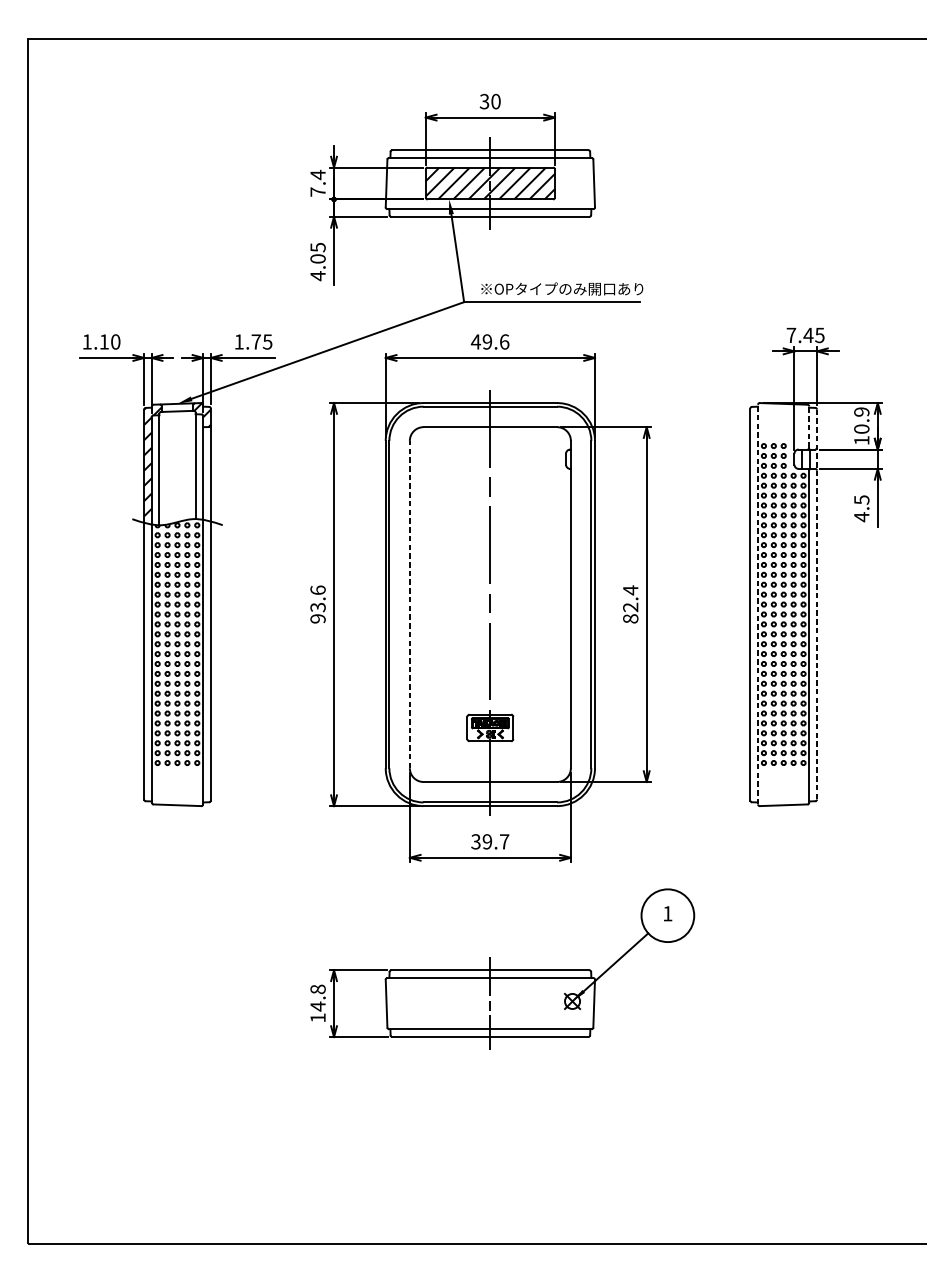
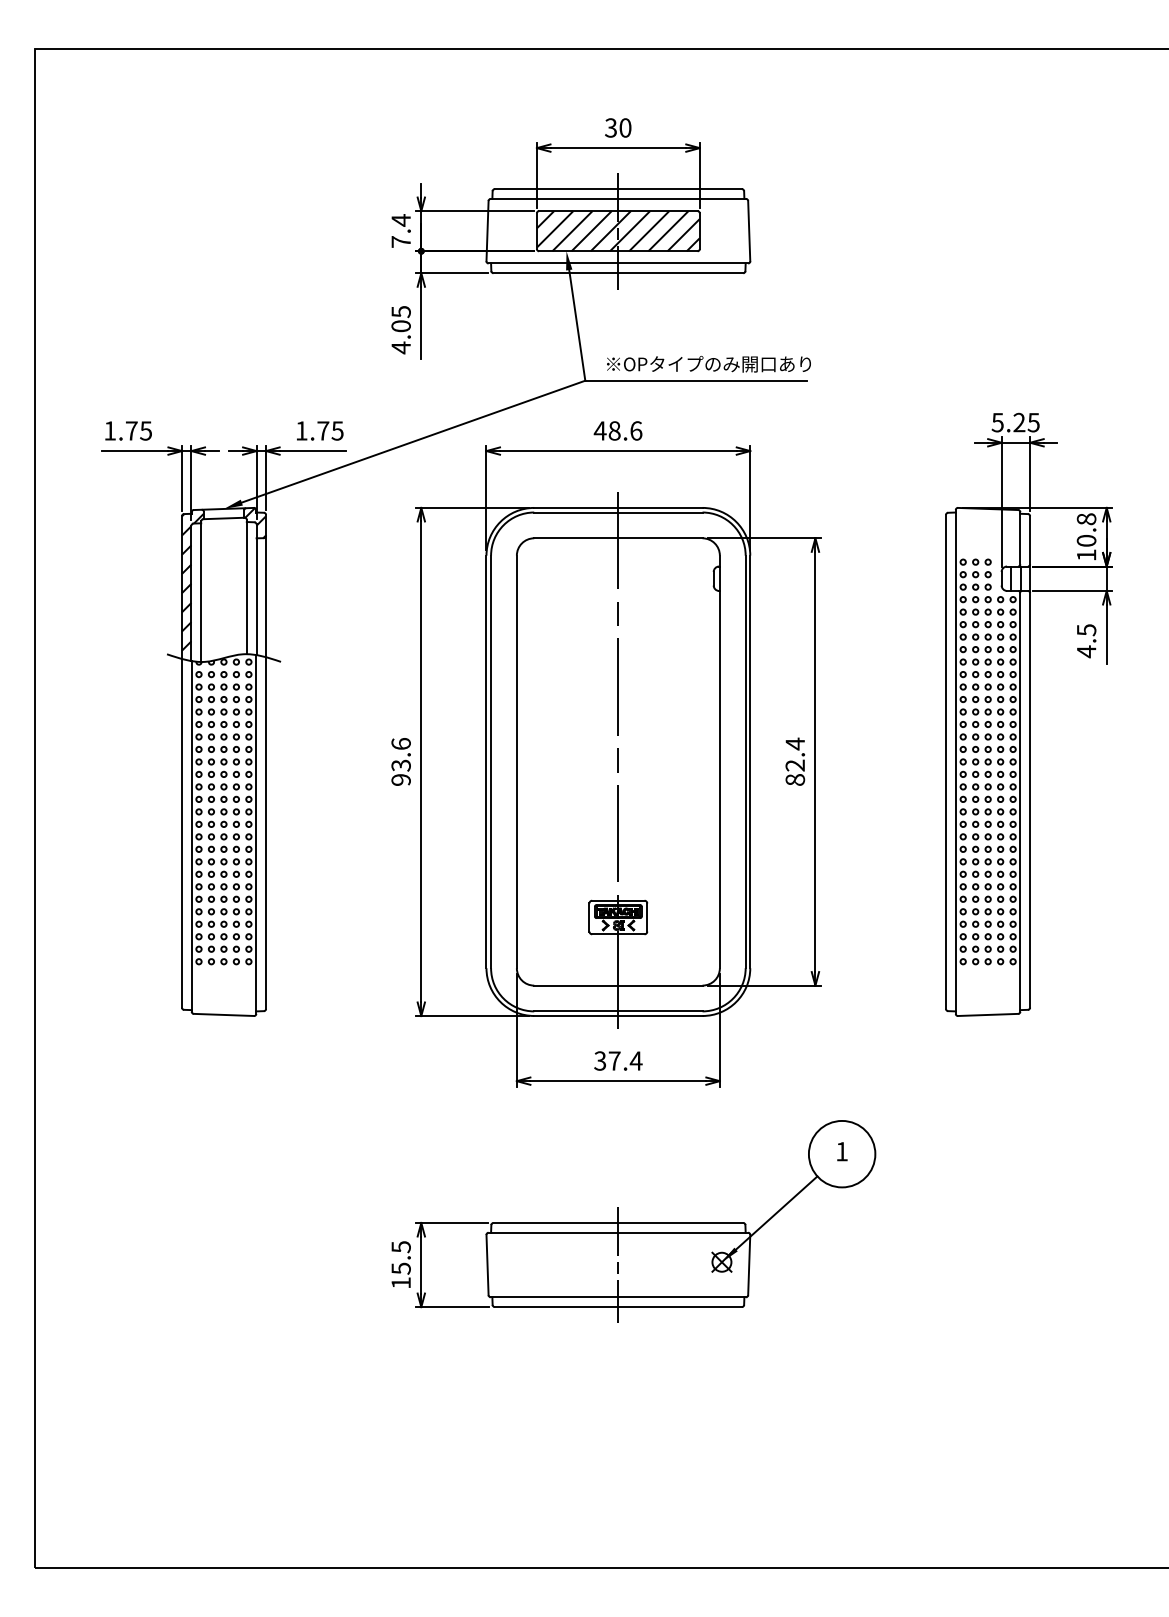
text: (799, 335) -> (1008, 422), 7.45 -> 5.25
text: (110, 341) -> (139, 430), 1.10 -> 1.75
text: (487, 341) -> (614, 430), 49.6 -> 48.6
text: (861, 412) -> (1086, 519), 10.9 -> 10.8
line: (809, 426) -> (1020, 537), dashed -> solid
line: (409, 604) -> (516, 761), dashed -> solid
line: (757, 604) -> (955, 761), dashed -> solid
line: (817, 604) -> (1030, 761), dashed -> solid
text: (496, 841) -> (625, 1060), 39.7 -> 37.4
text: (317, 998) -> (400, 1258), 14.8 -> 15.5

